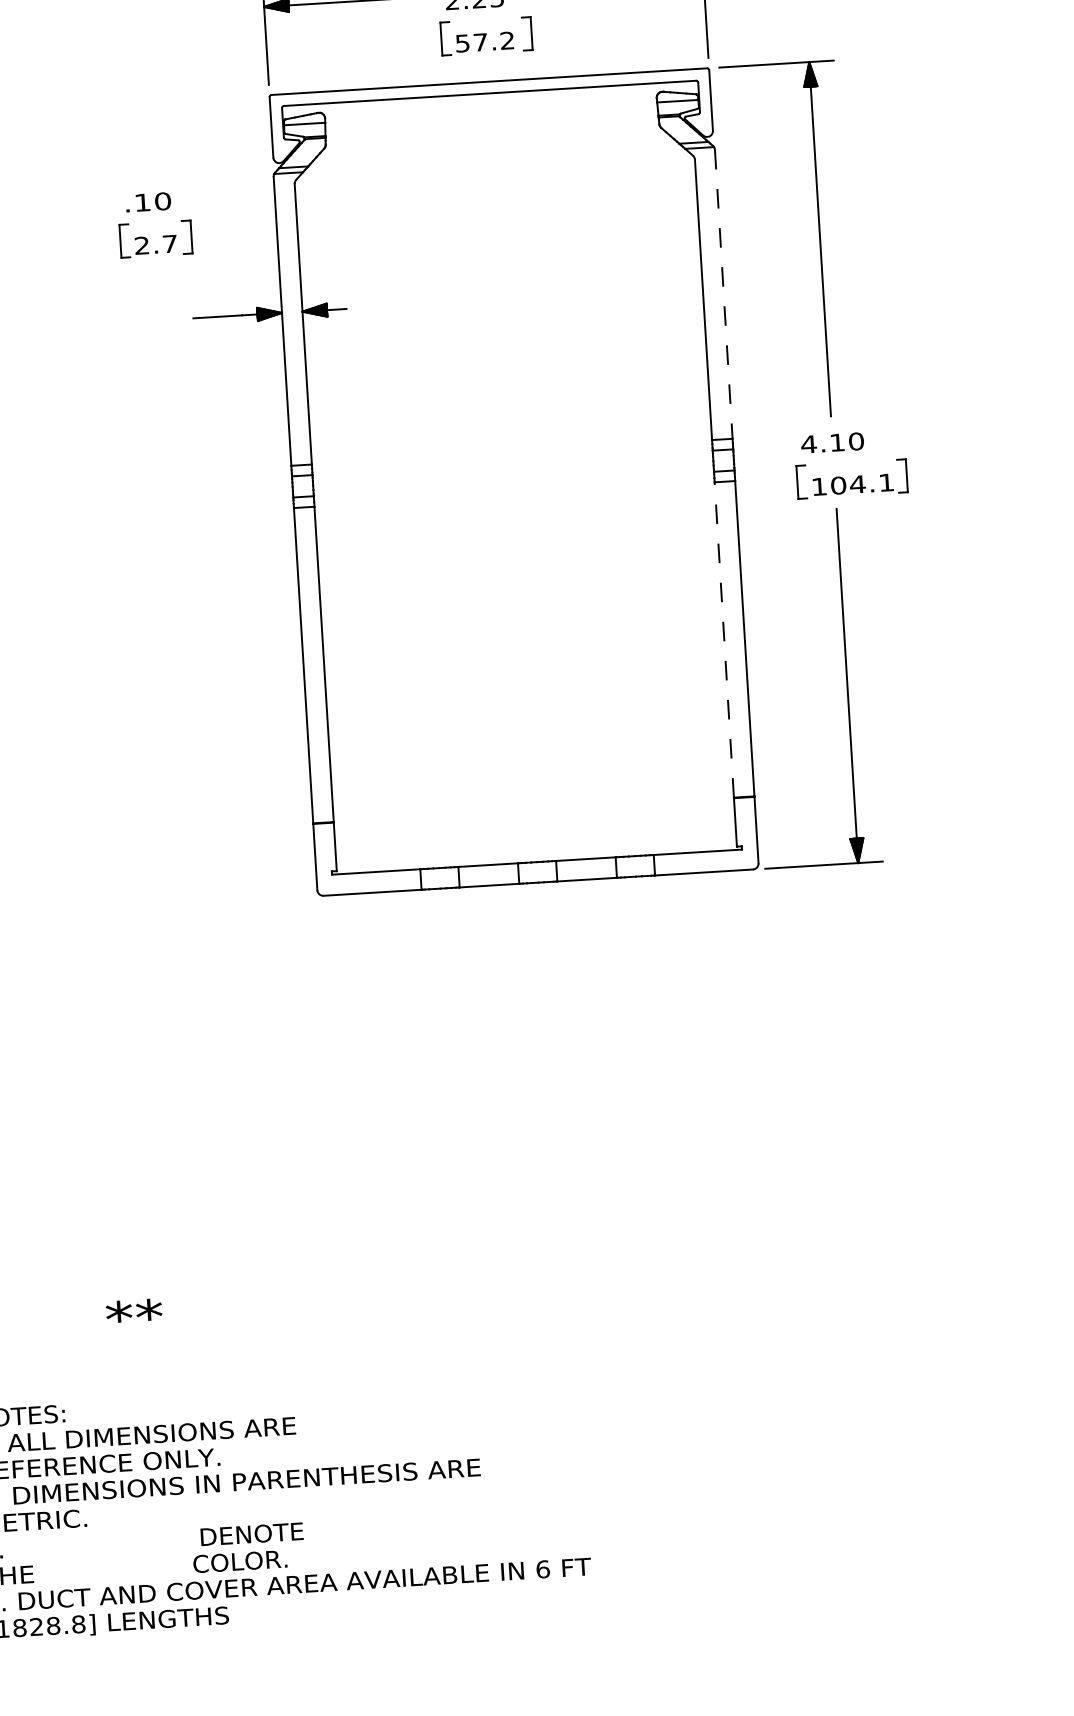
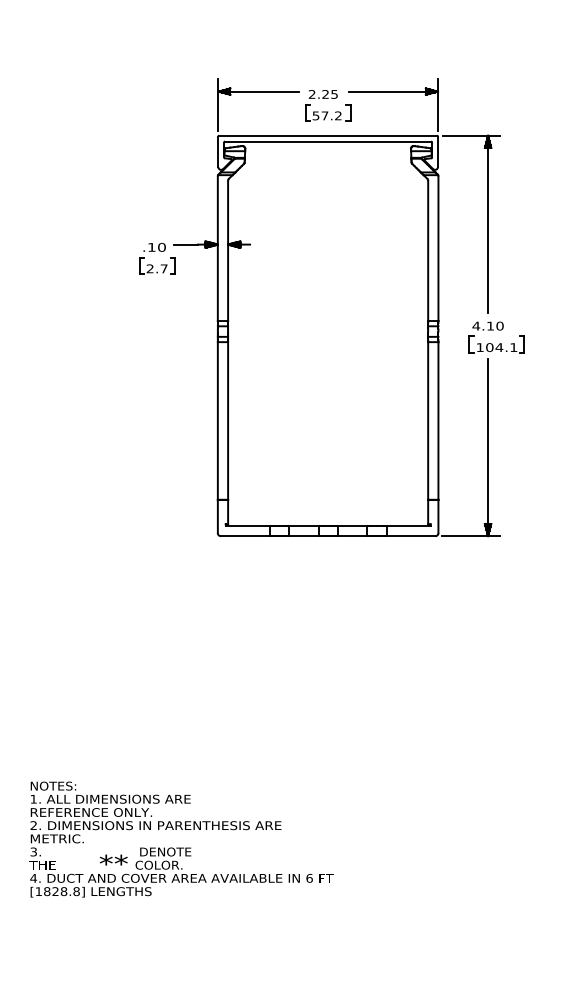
part: (162, 235) -> (160, 264), moved
line: (723, 295) -> (438, 249), dashed -> solid
line: (724, 639) -> (428, 420), dashed -> solid
text: (133, 1309) -> (113, 859), moved

